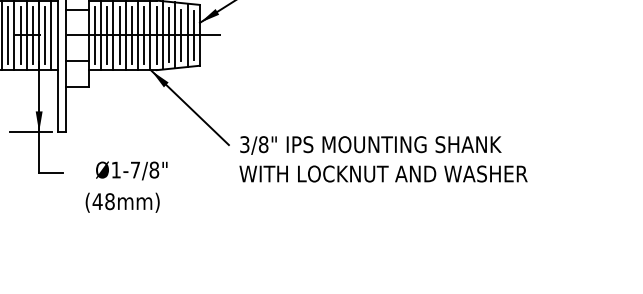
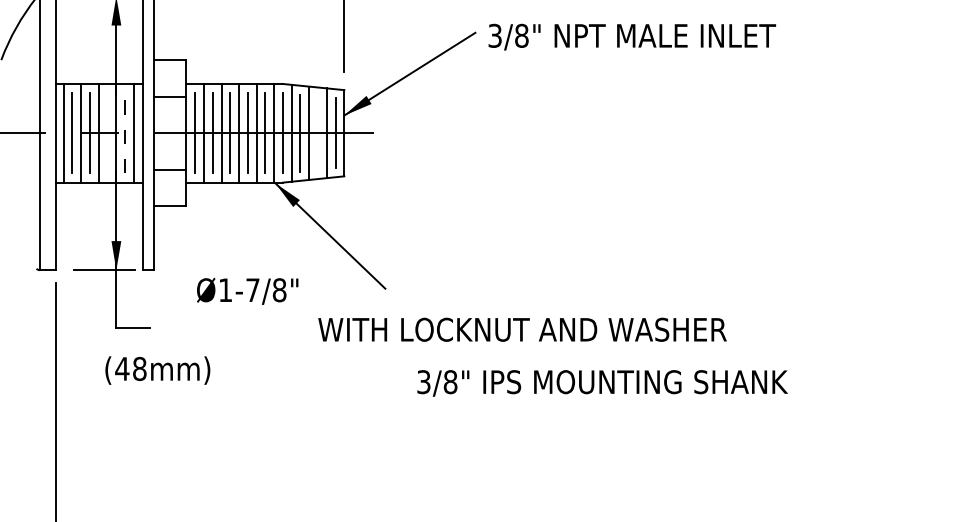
line: (45, 34) -> (125, 132), solid -> dashed
line: (181, 34) -> (318, 132), removed
line: (32, 35) -> (107, 133), removed
text: (370, 145) -> (602, 383), moved
text: (131, 170) -> (247, 290), moved
text: (383, 173) -> (522, 329), moved
text: (122, 202) -> (157, 370), moved

